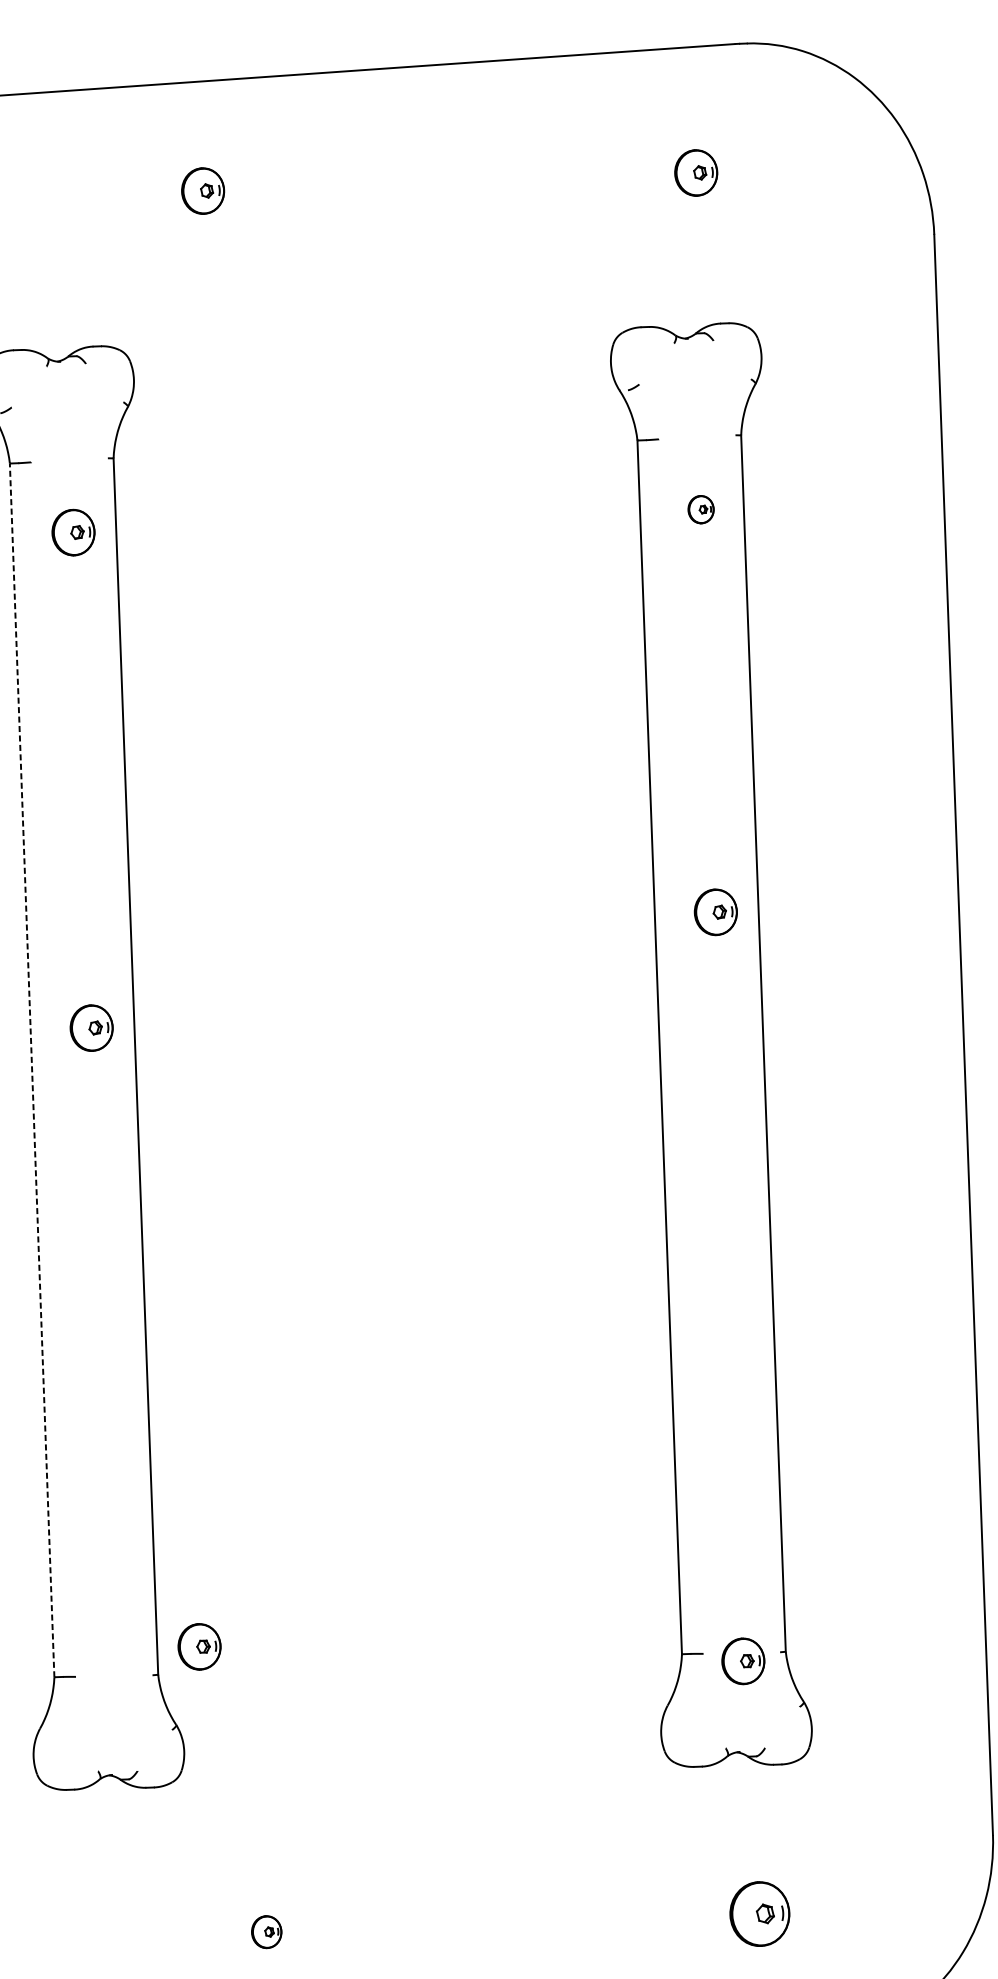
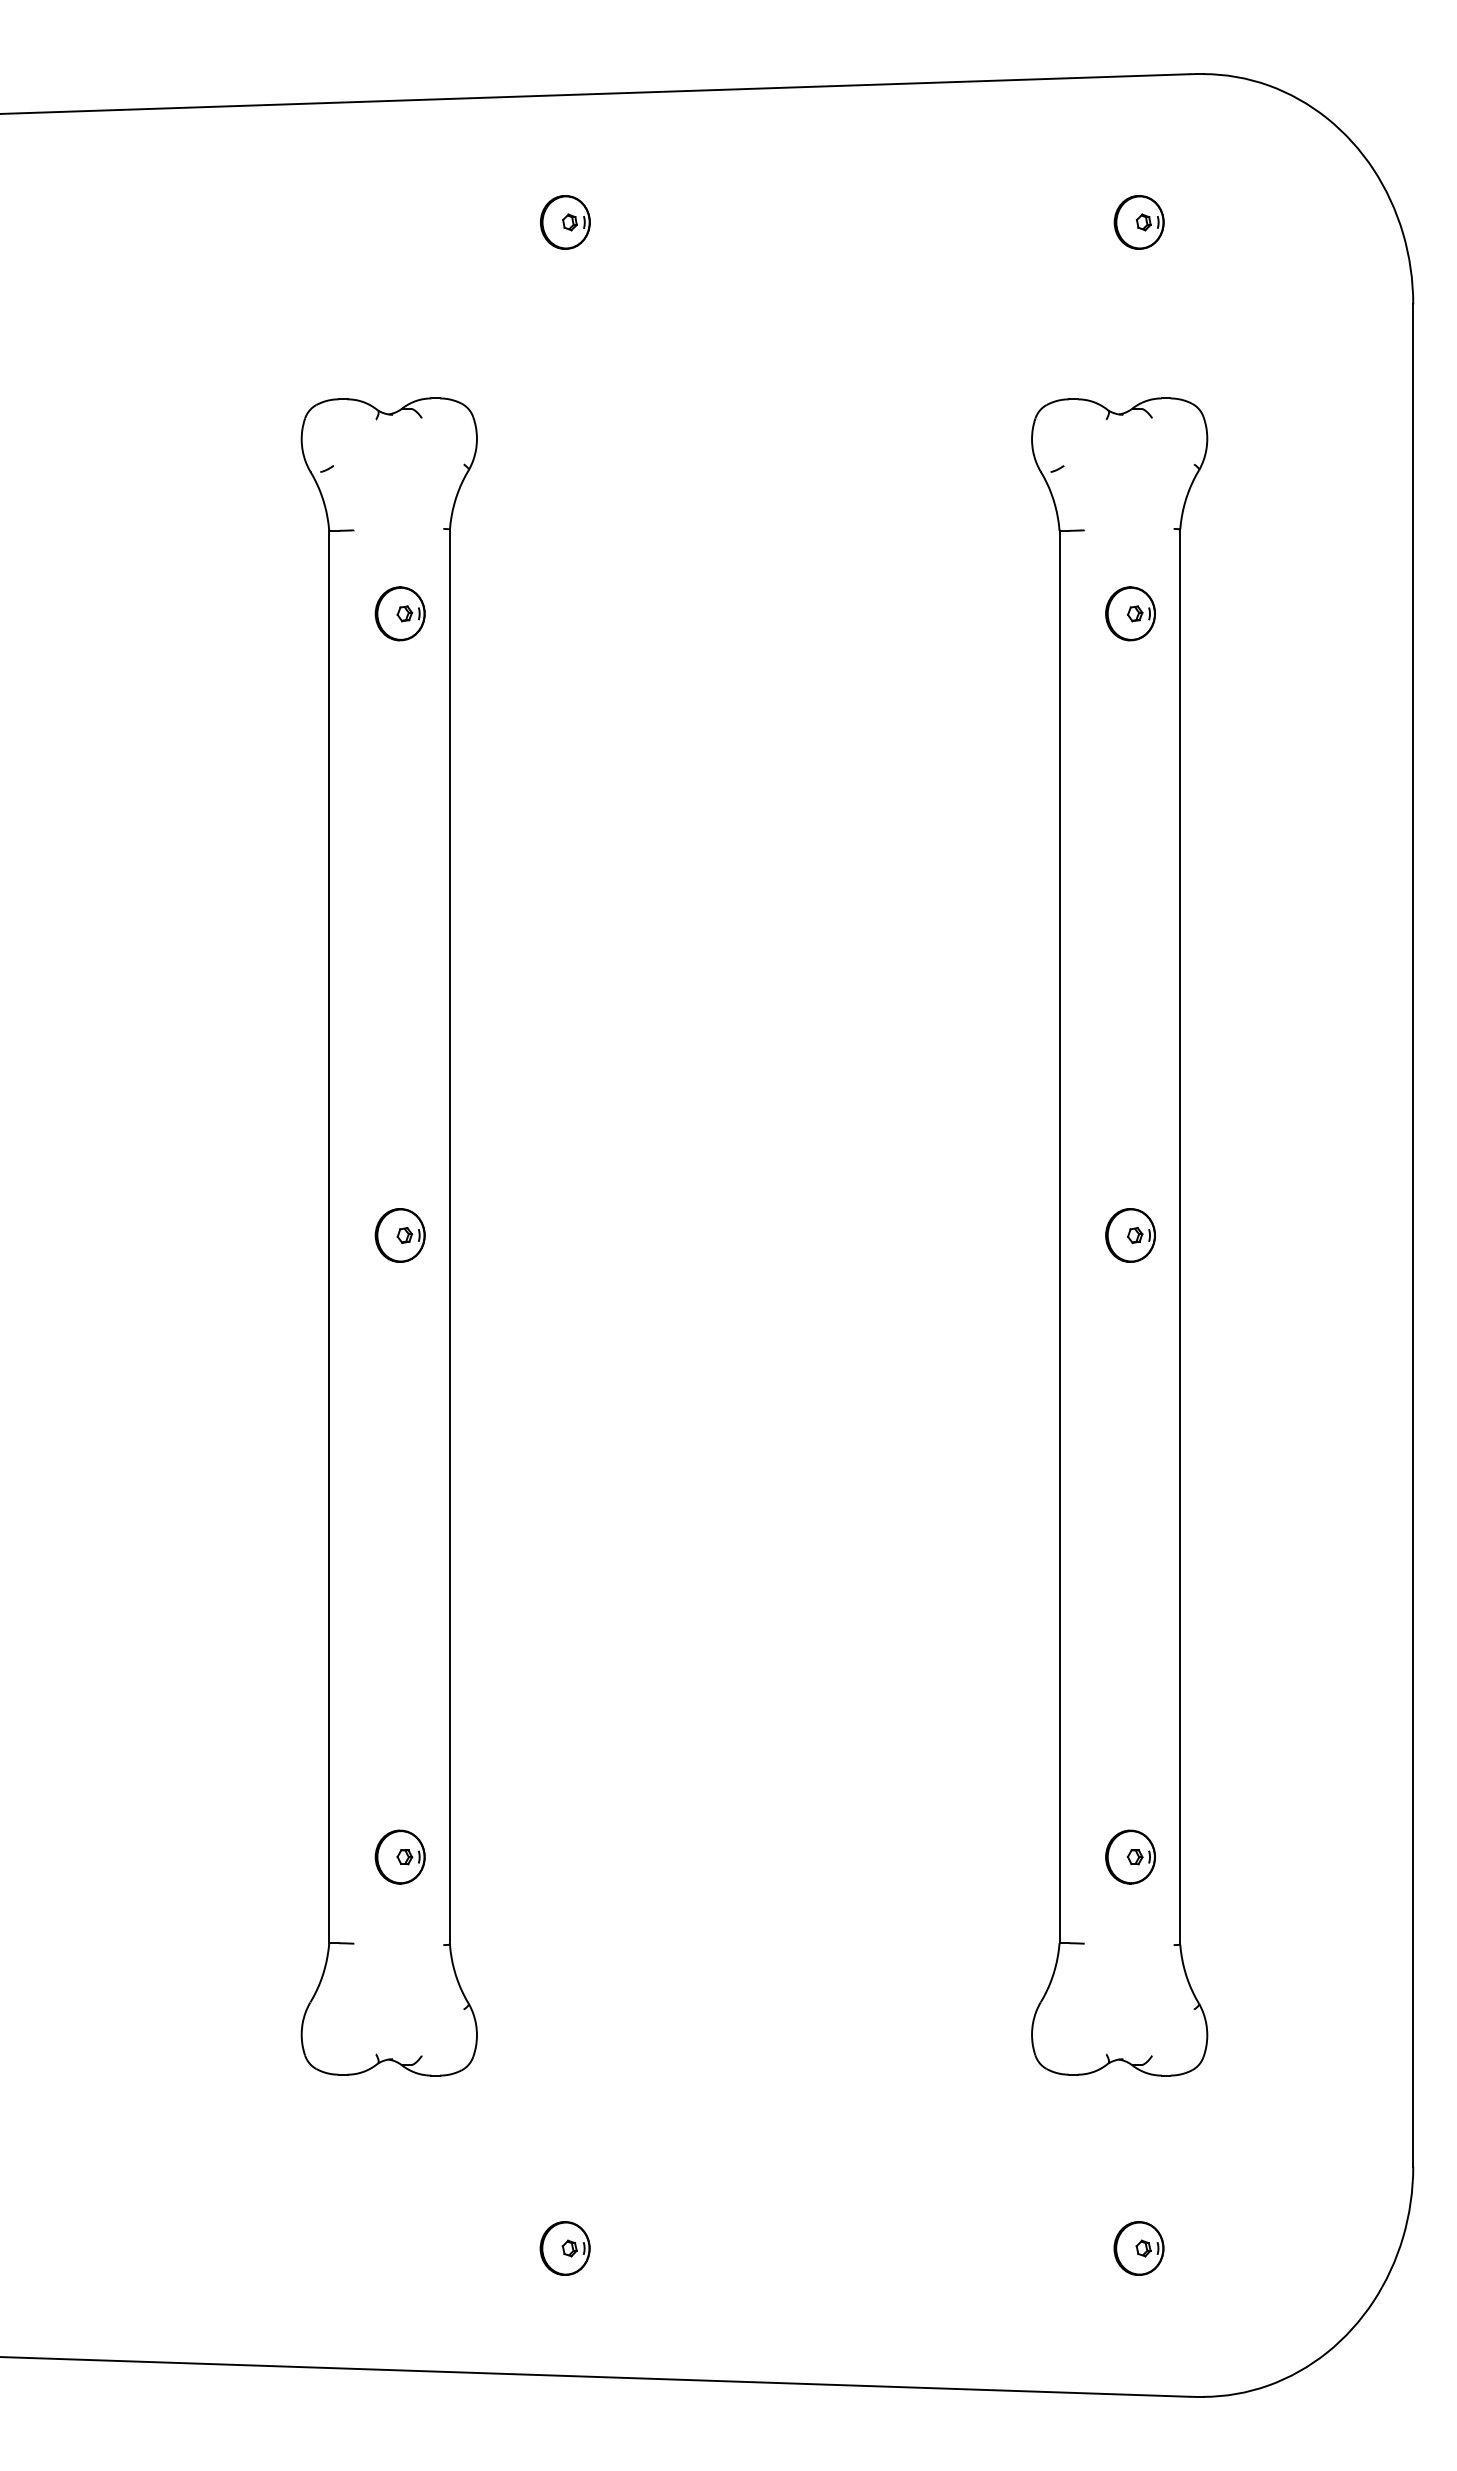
part: (701, 509) -> (1130, 613), size x1.67
part: (715, 912) -> (1130, 1235), moved
part: (91, 1028) -> (399, 1235), moved
line: (32, 1069) -> (329, 1236), dashed -> solid
part: (198, 1646) -> (399, 1856), moved
part: (743, 1660) -> (1130, 1856), moved
part: (759, 1914) -> (1138, 2248), size x0.71
part: (266, 1932) -> (564, 2248), size x1.43

